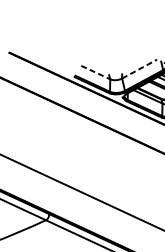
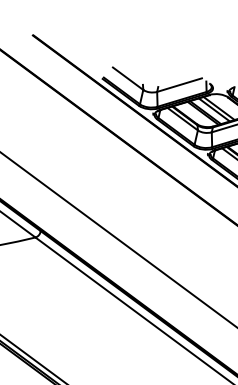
line: (140, 68) -> (180, 84), dashed -> solid
line: (96, 72) -> (128, 78), dashed -> solid

